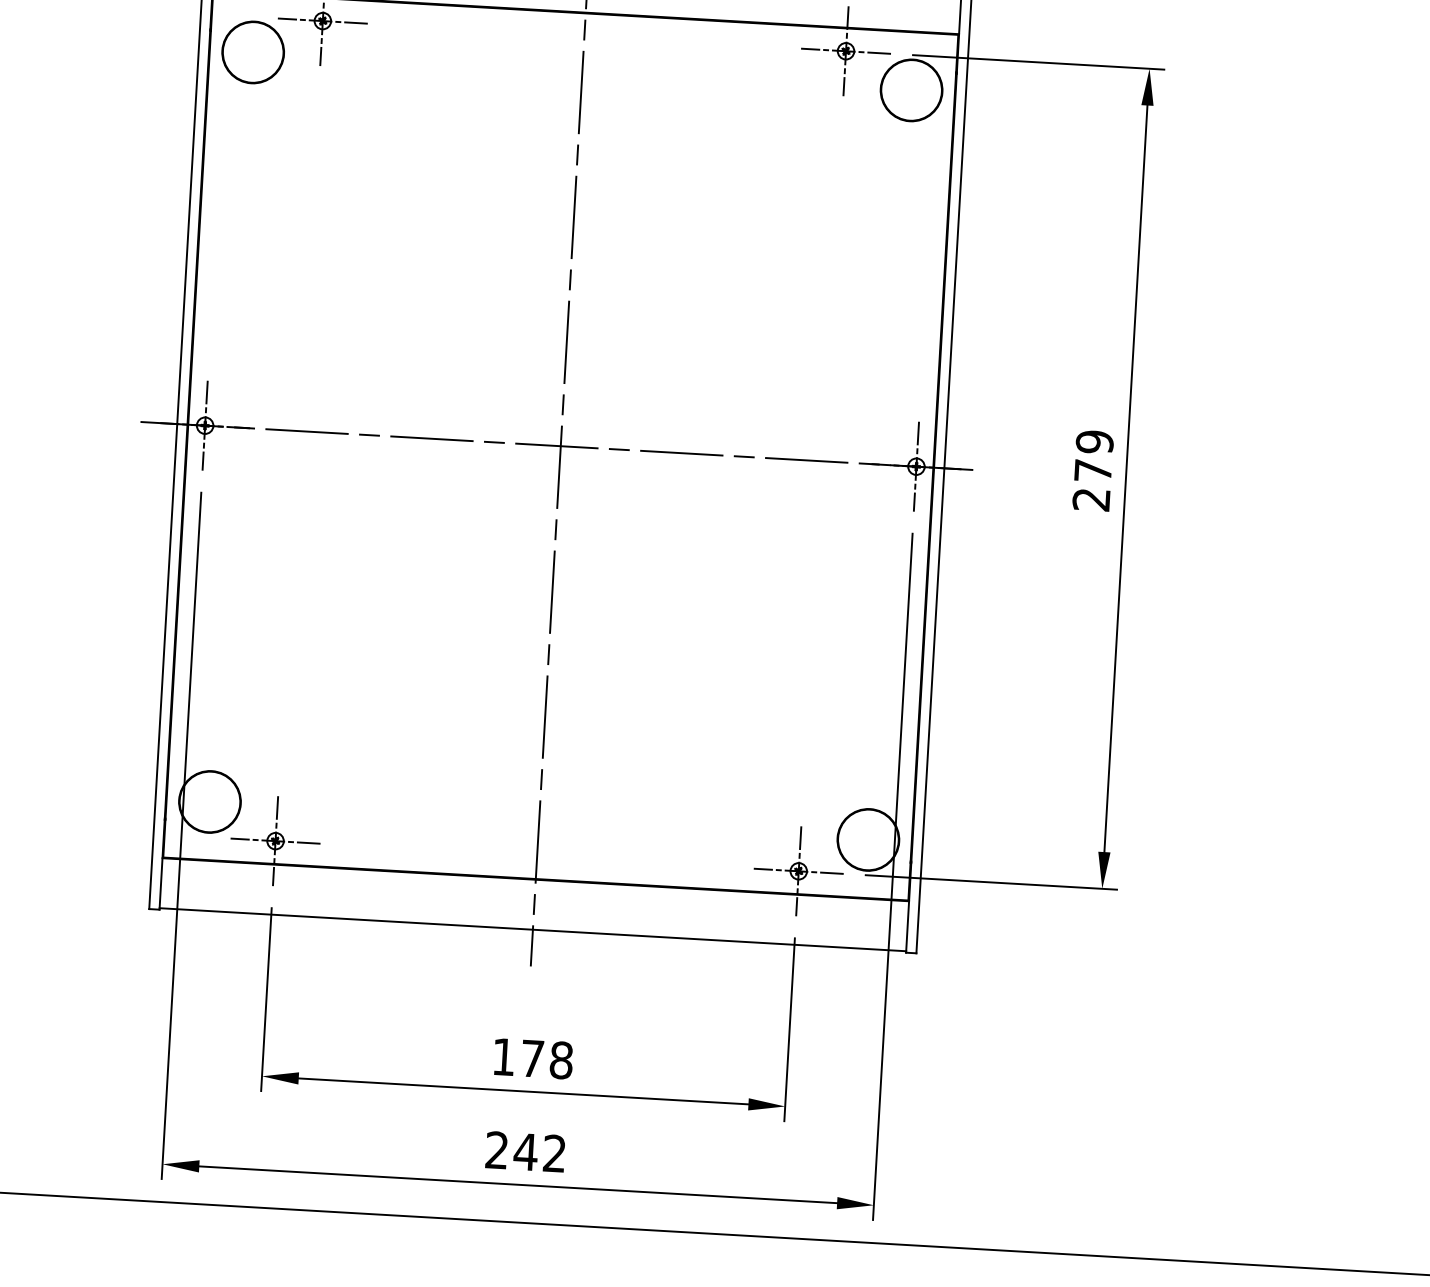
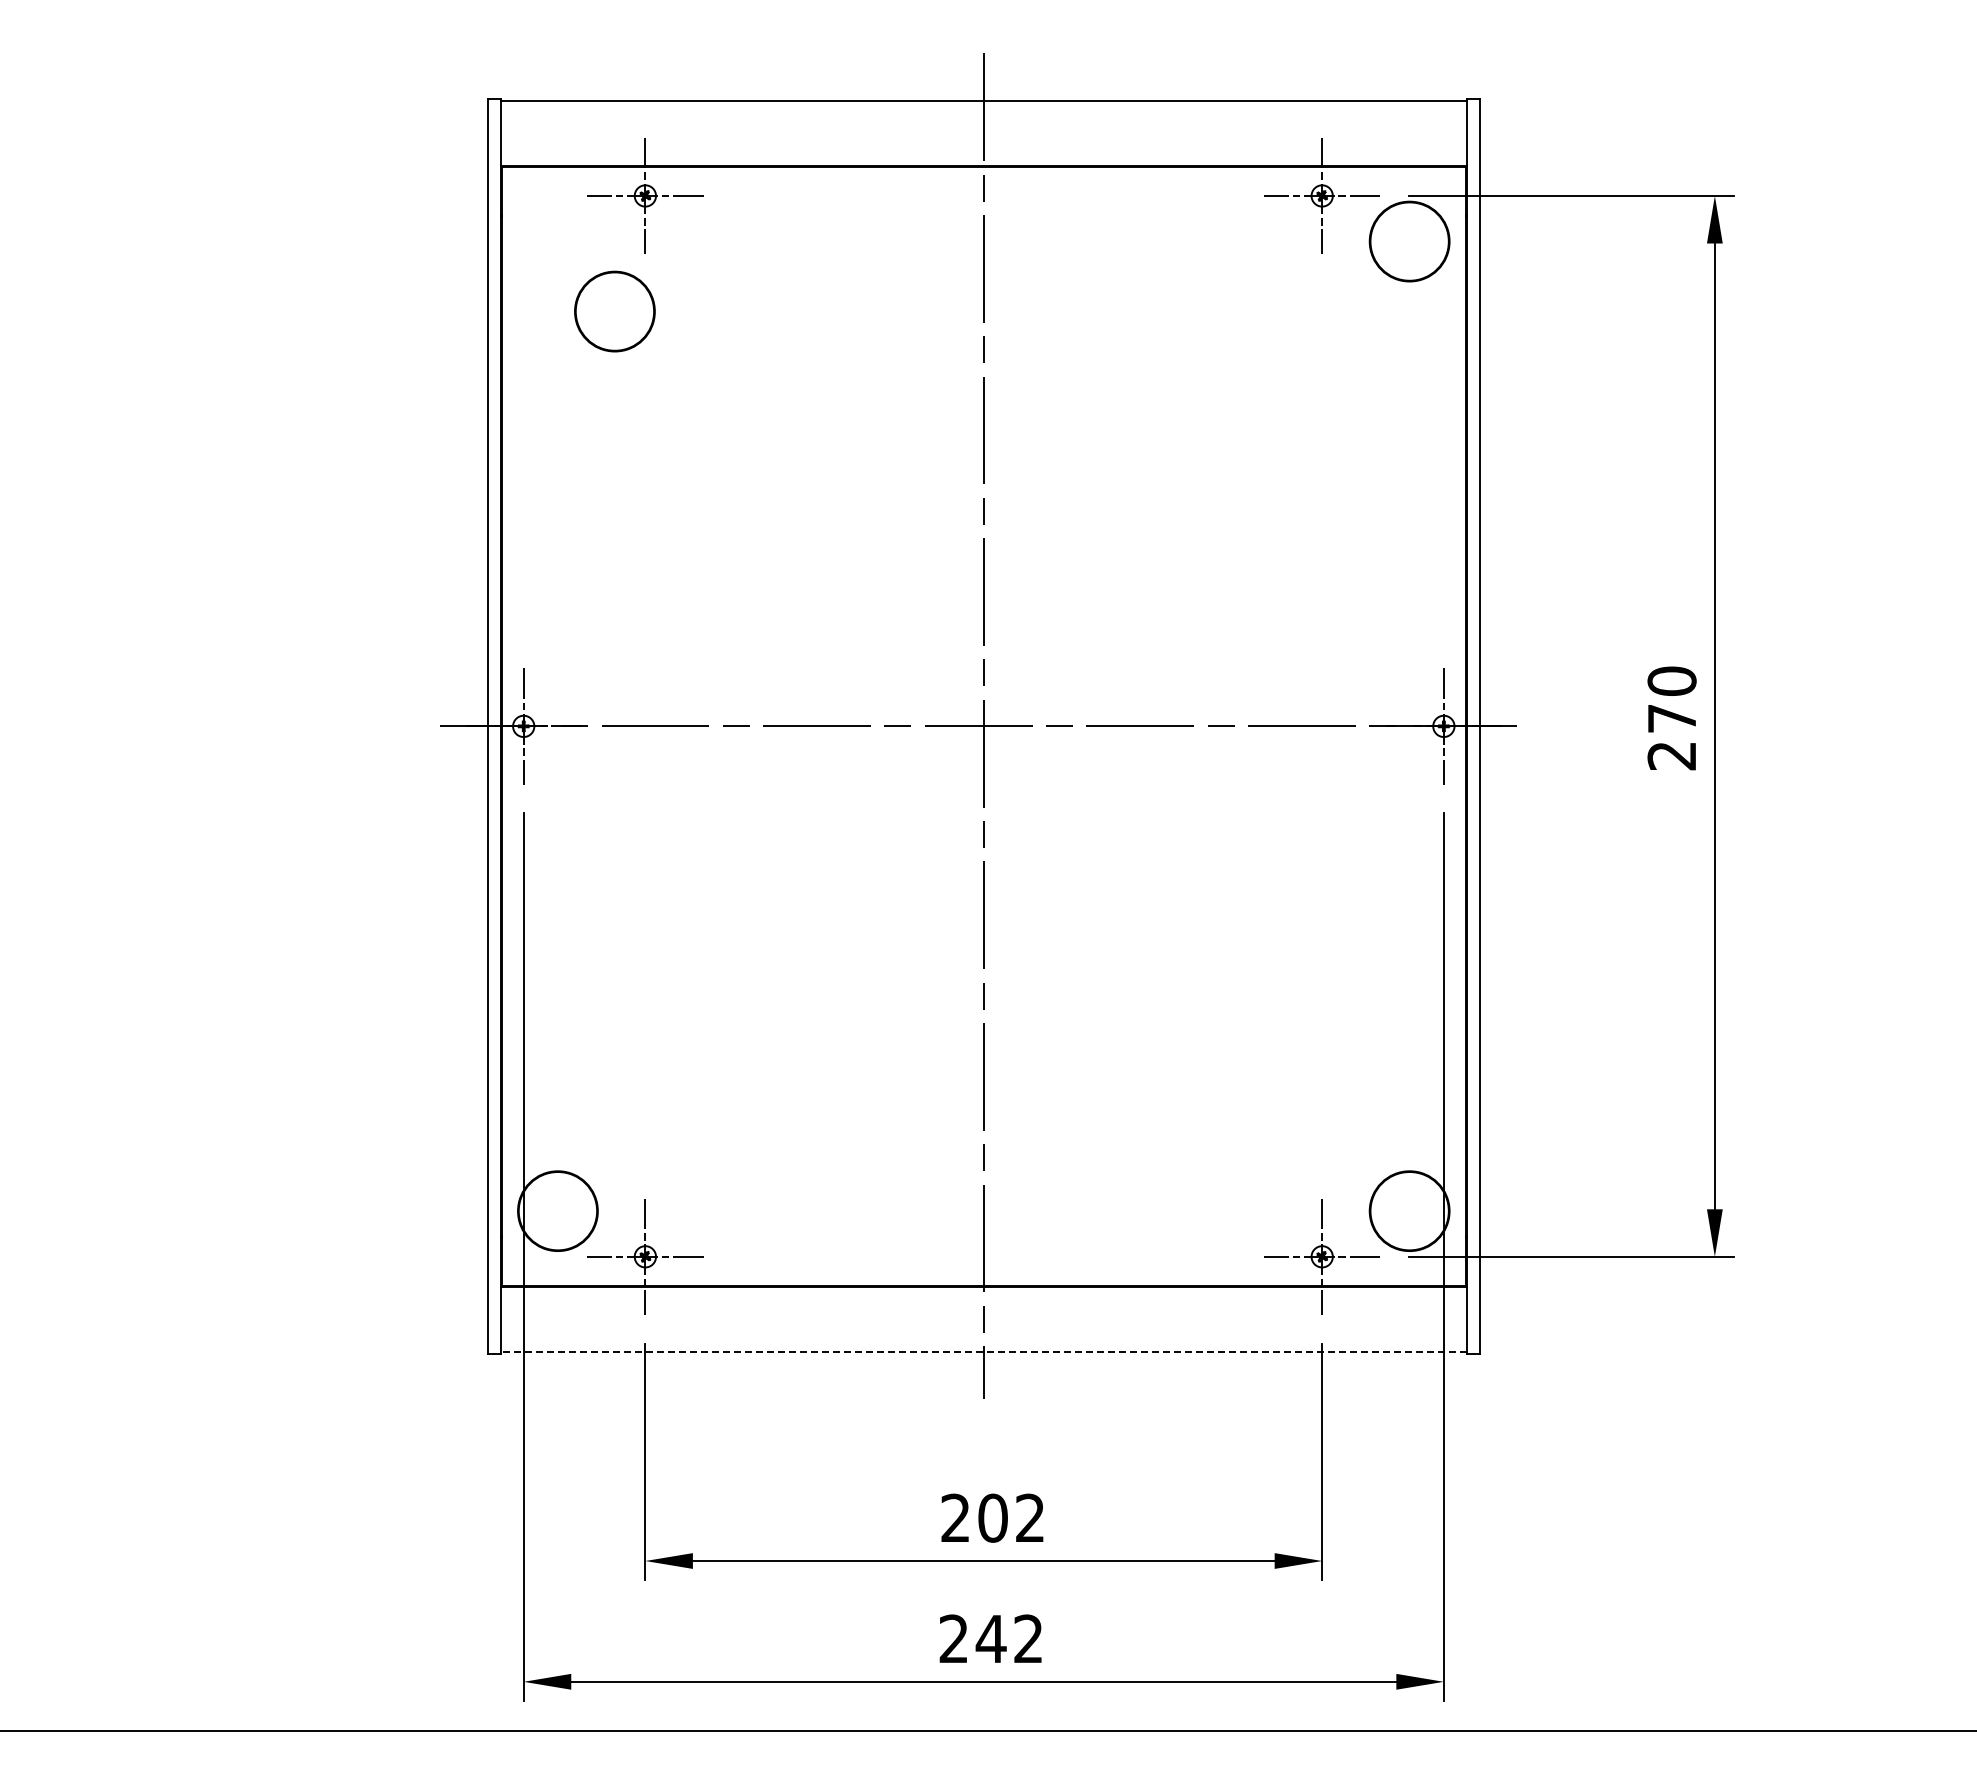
part: (252, 52) -> (614, 311), moved
text: (1094, 442) -> (1671, 681), 279 -> 270
line: (532, 929) -> (983, 1351), solid -> dashed
text: (533, 1058) -> (993, 1517), 178 -> 202

